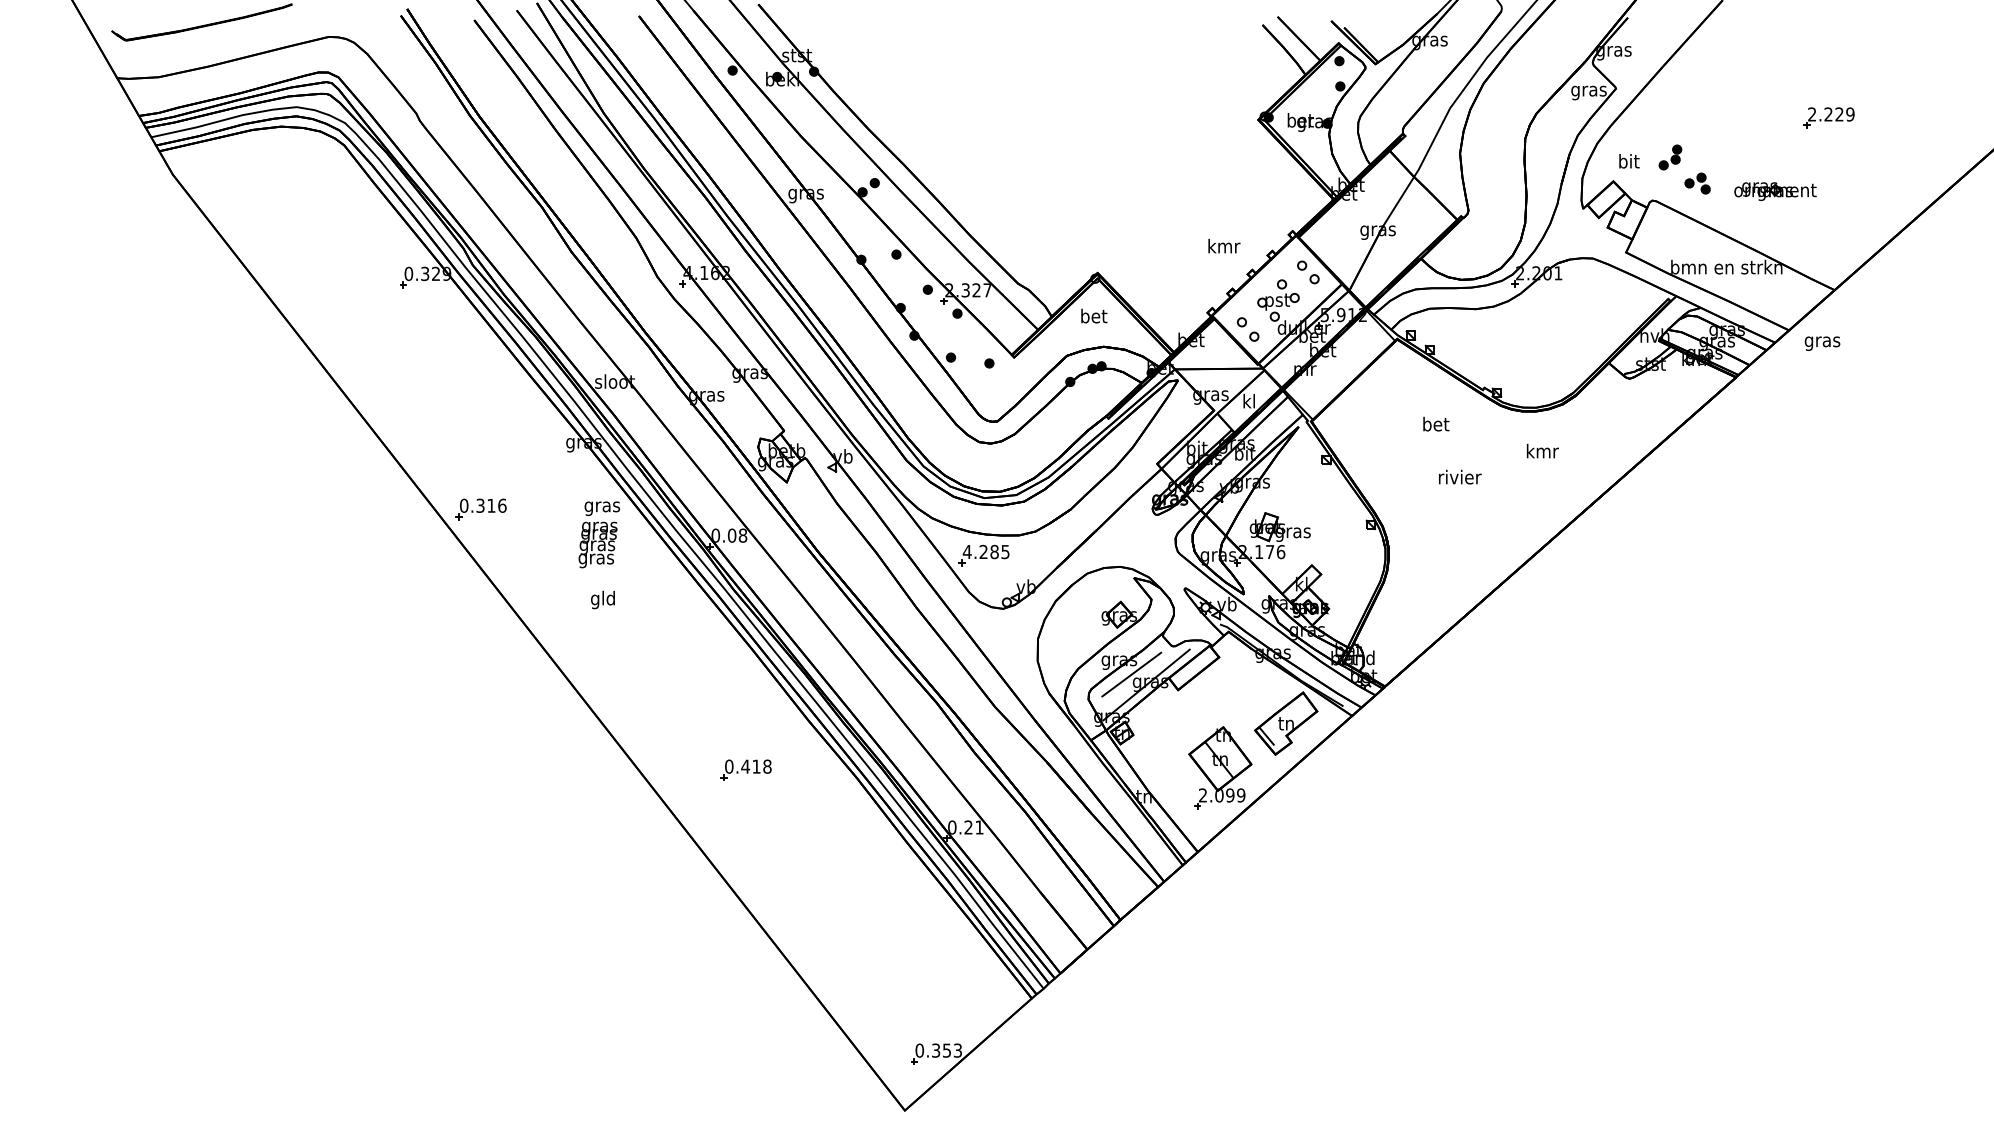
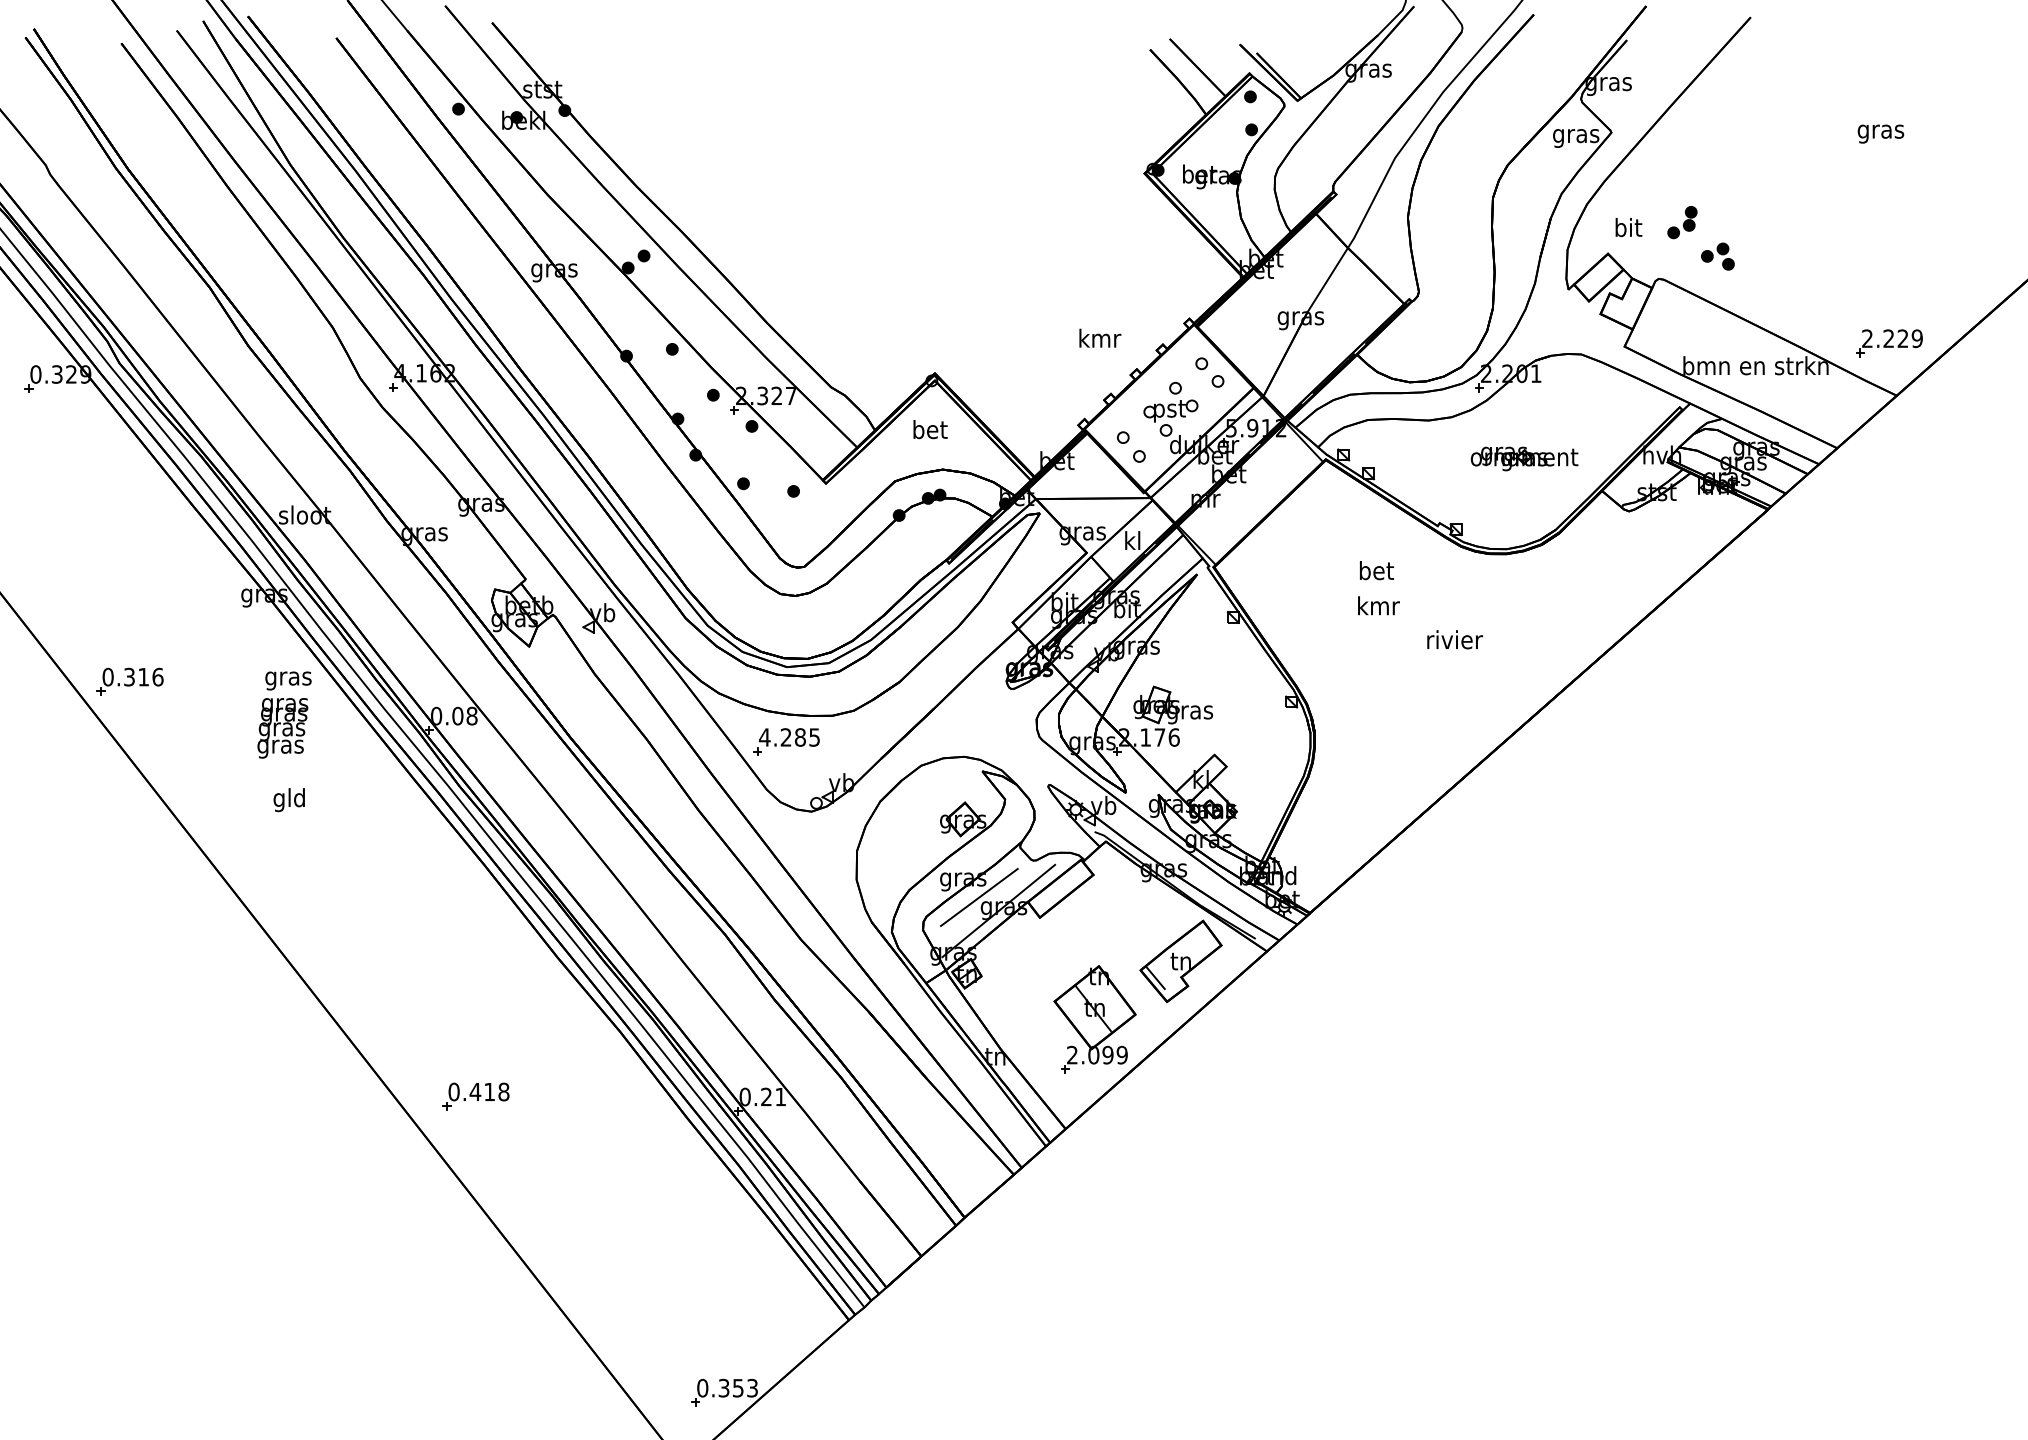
part: (1828, 117) -> (1888, 342), moved
part: (1775, 191) -> (1524, 458), moved
text: (1822, 343) -> (1880, 133), moved
text: (1542, 450) -> (1378, 604), moved
text: (1460, 476) -> (1455, 638), moved
part: (745, 769) -> (475, 1095), moved

